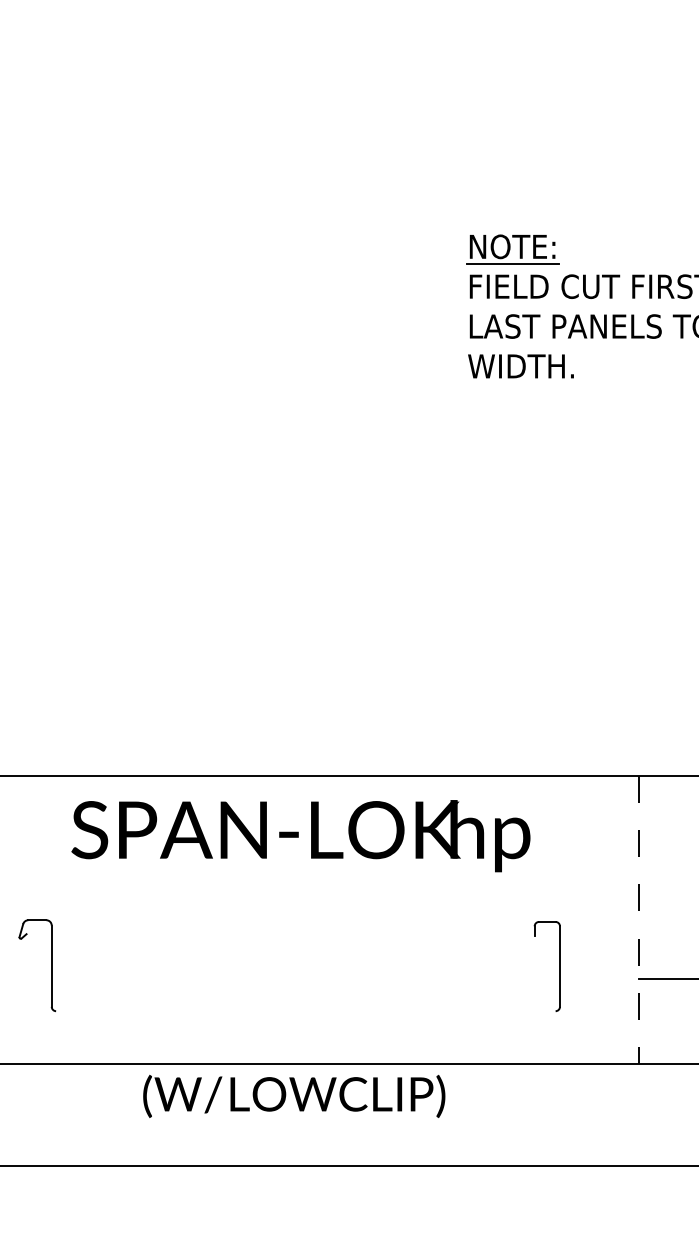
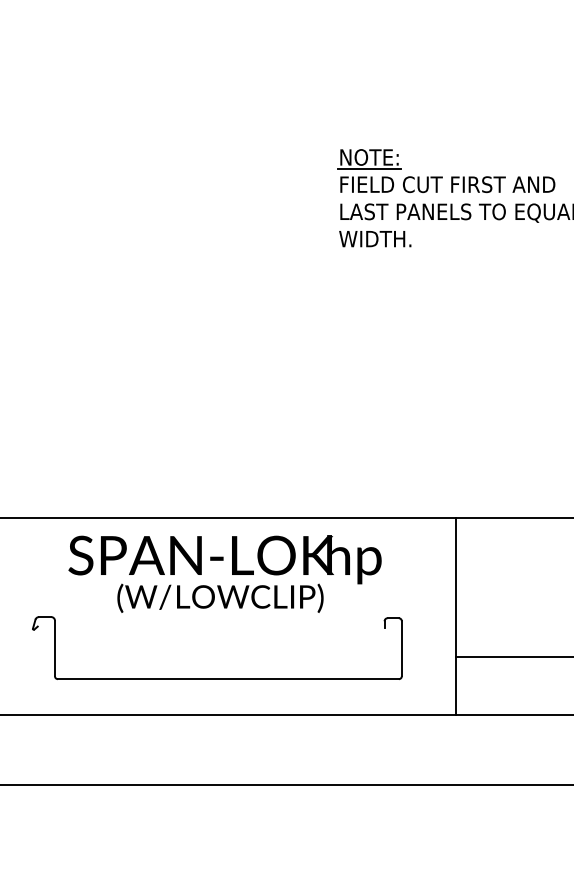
line: (640, 920) -> (456, 617), dashed -> solid
line: (304, 1011) -> (227, 679), added
text: (294, 1095) -> (220, 597), moved

